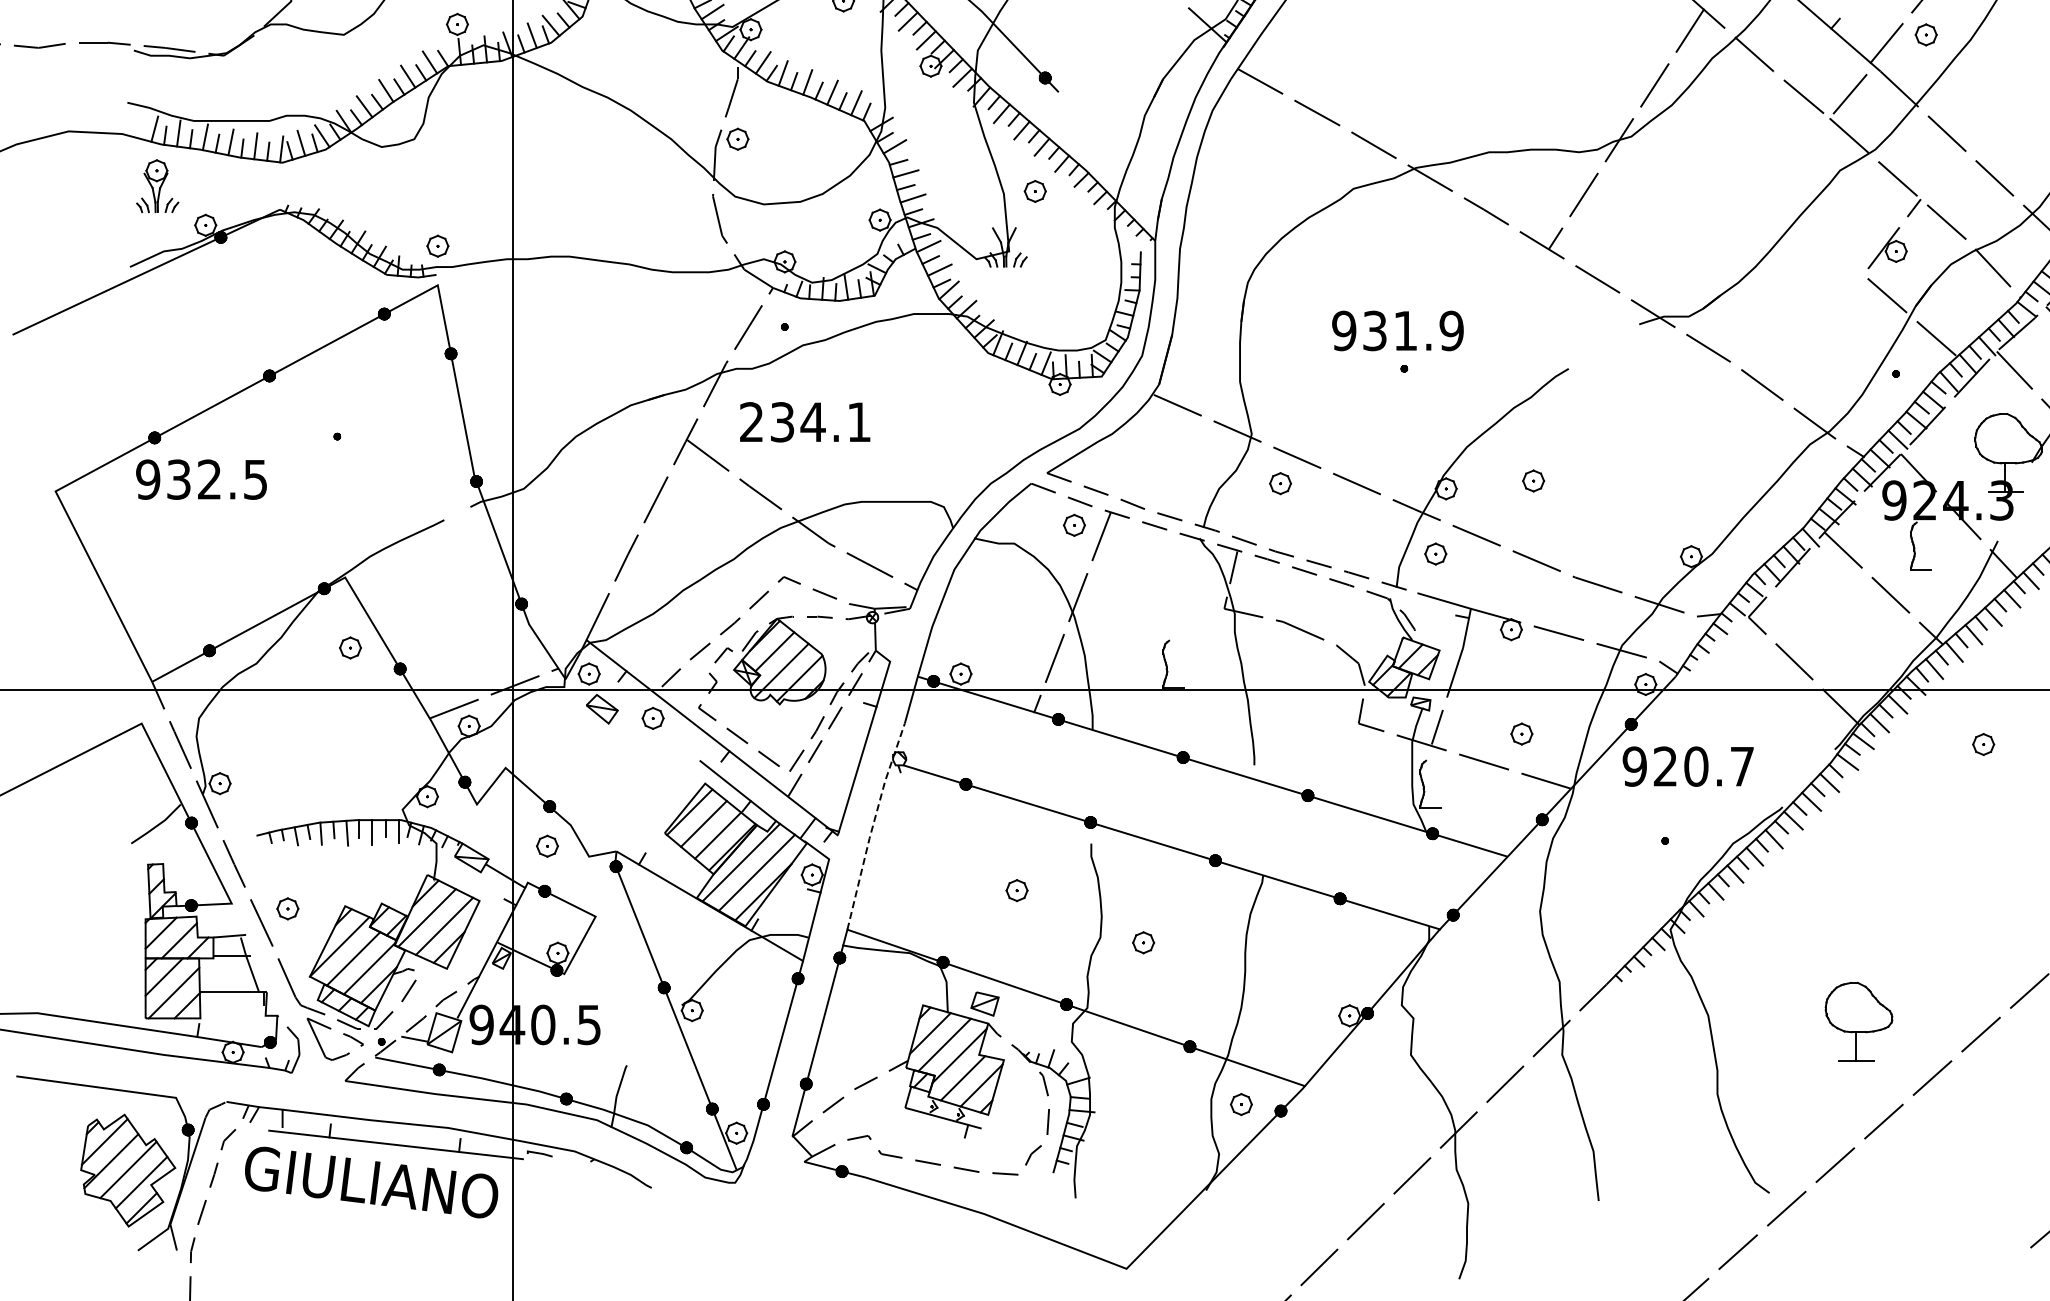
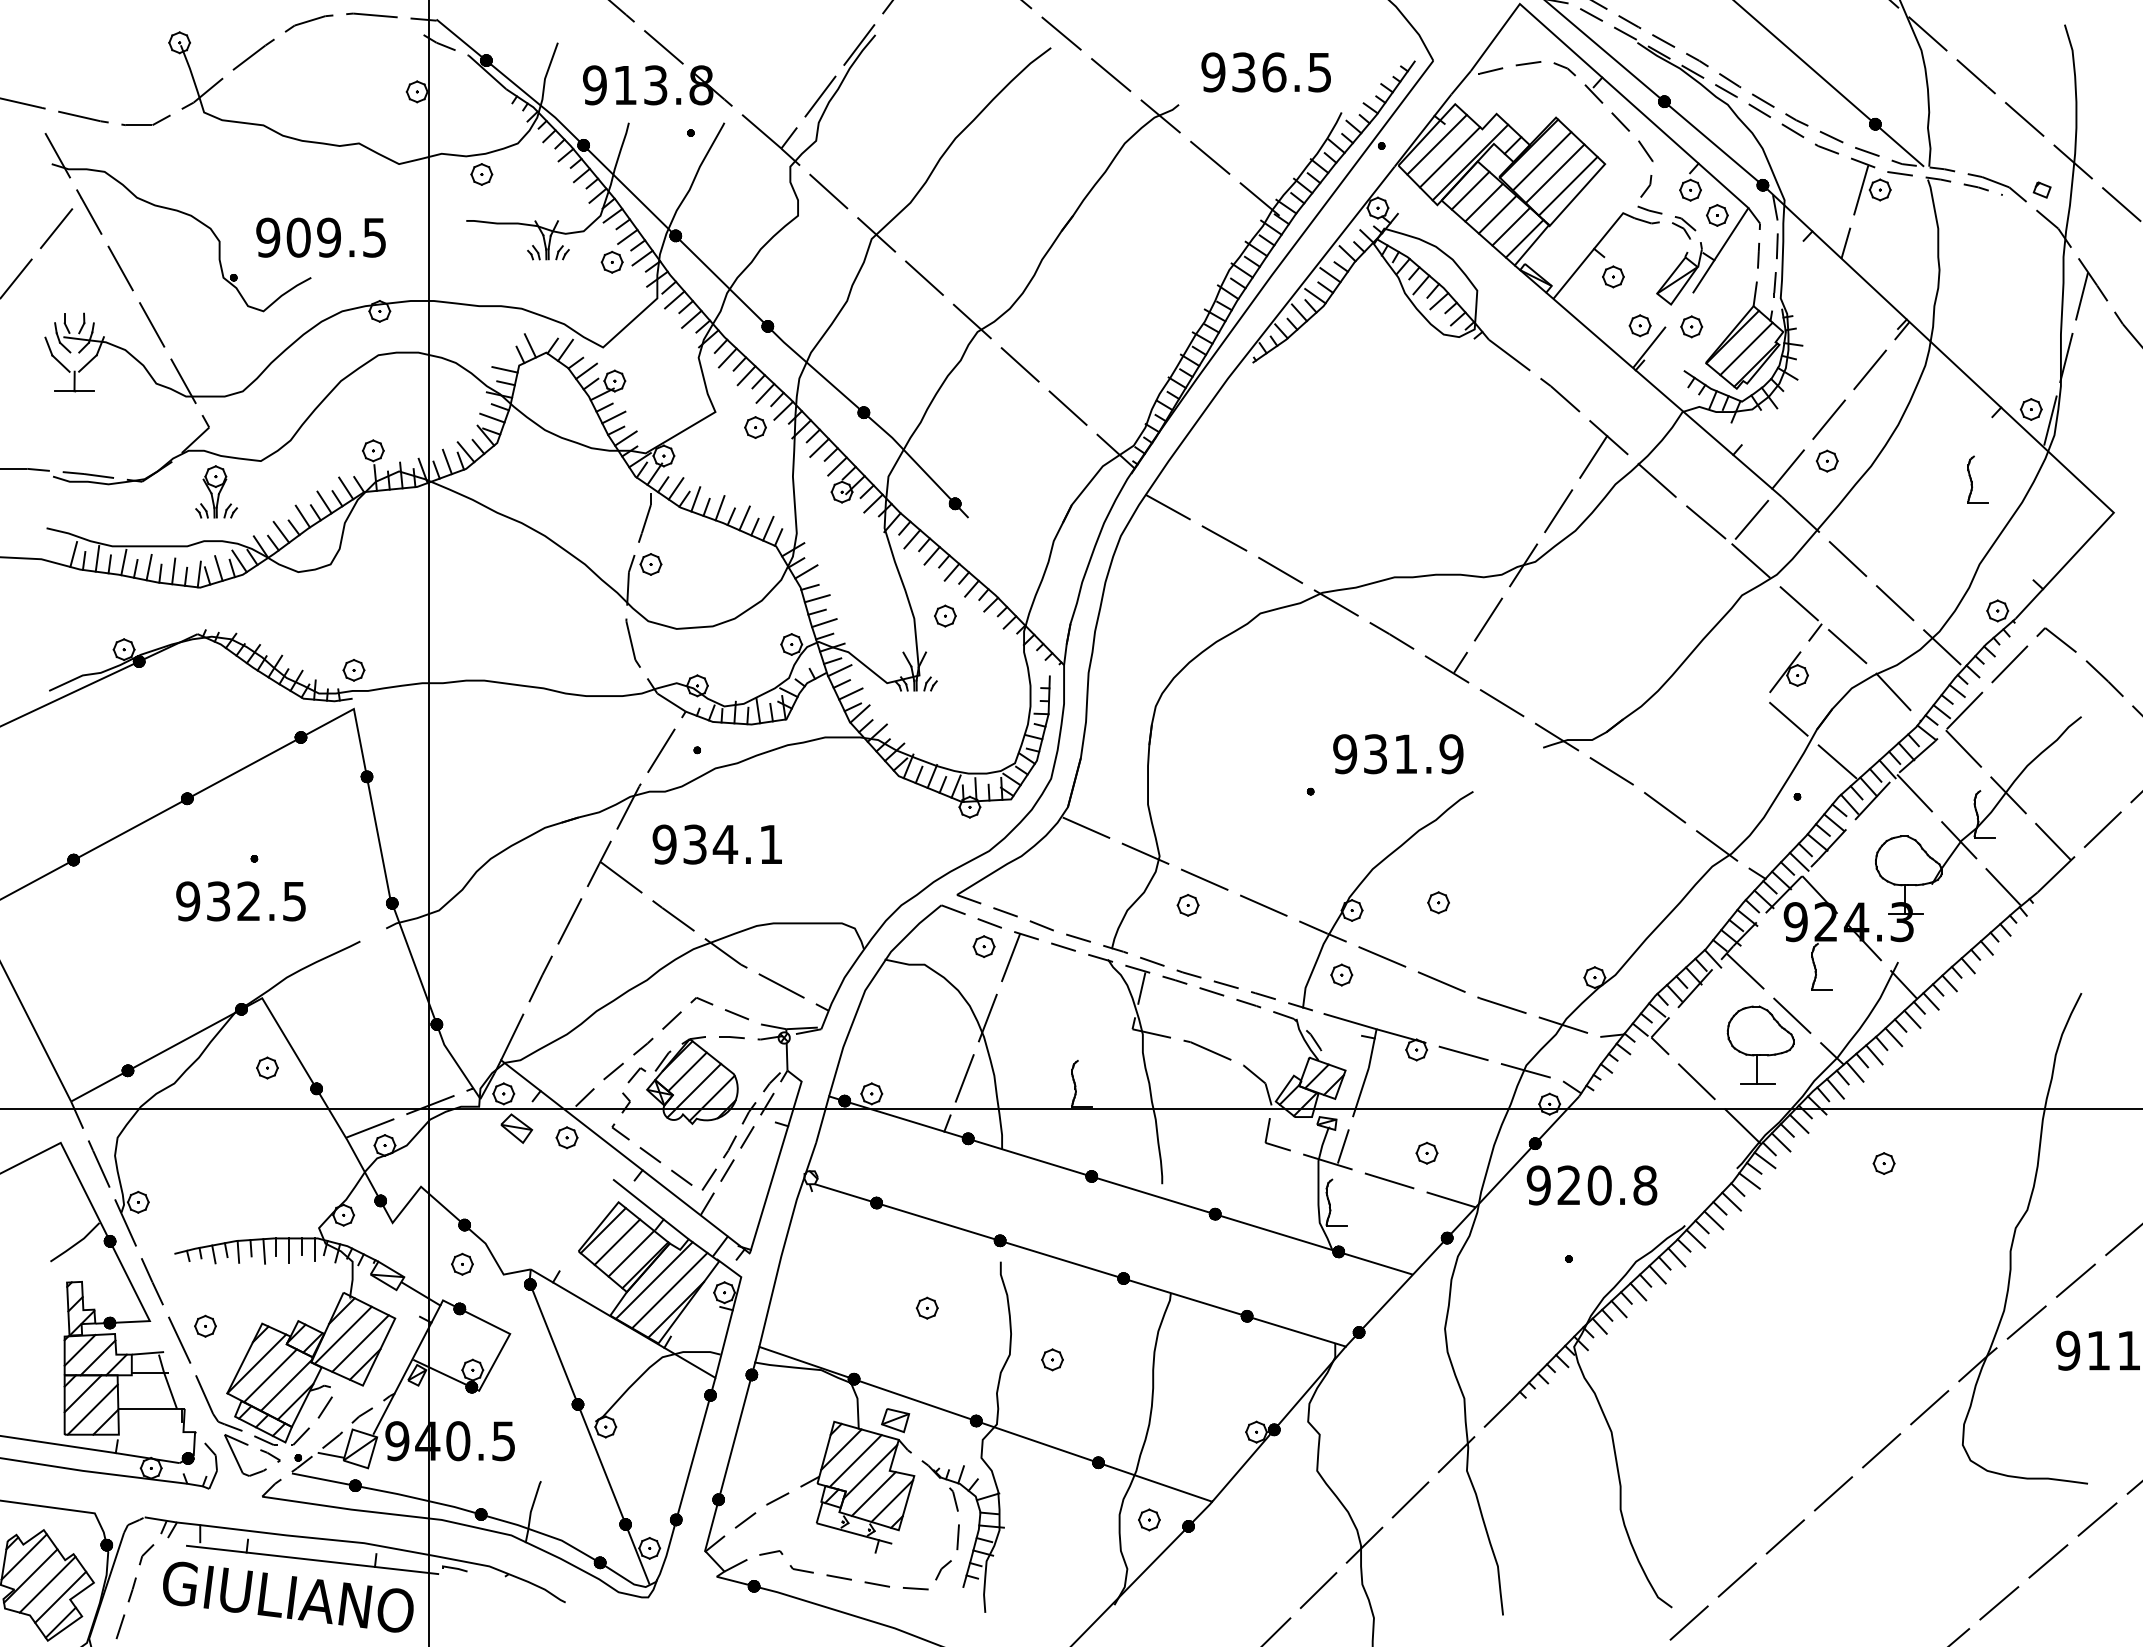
part: (157, 185) -> (216, 491), moved
text: (1398, 331) -> (1398, 754), moved
text: (751, 422) -> (664, 844), 234.1 -> 934.1
text: (201, 479) -> (240, 901), moved
text: (1742, 766) -> (1645, 1185), 920.7 -> 920.8
line: (872, 826) -> (784, 1244), dashed -> solid
part: (1858, 1021) -> (1760, 1044), moved

